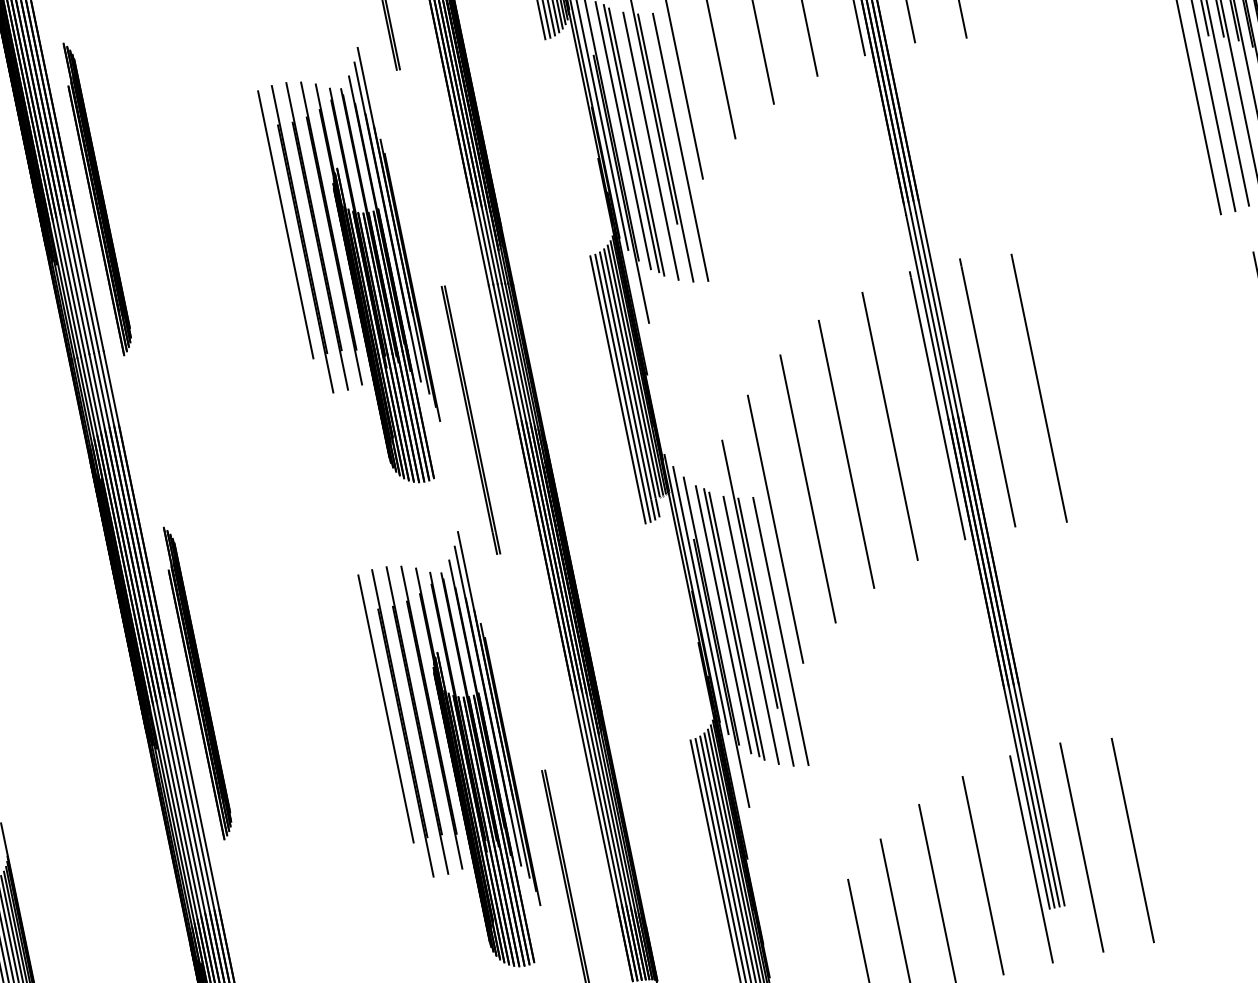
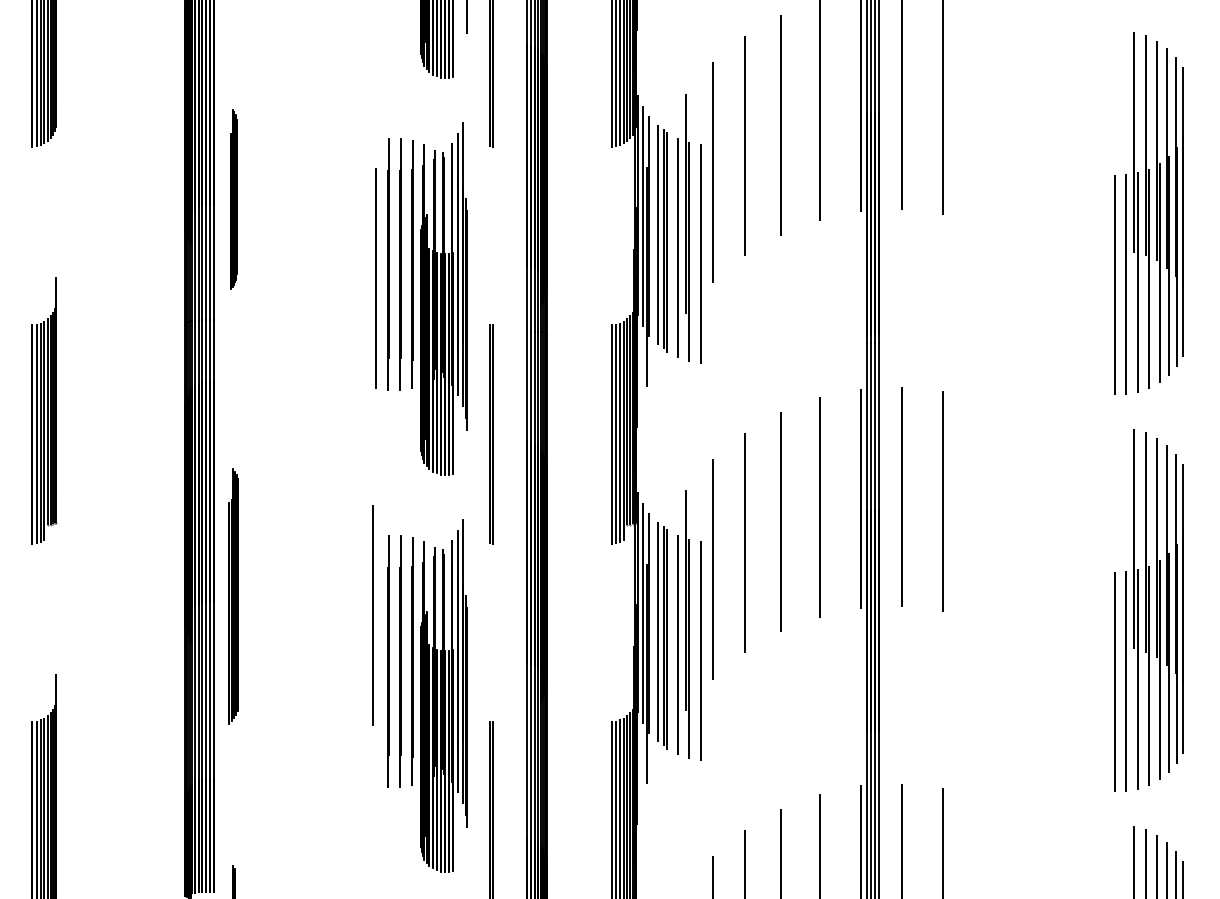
part: (97, 199) -> (233, 199), size x0.7
line: (285, 224) -> (375, 278), moved
line: (385, 709) -> (372, 615), moved

